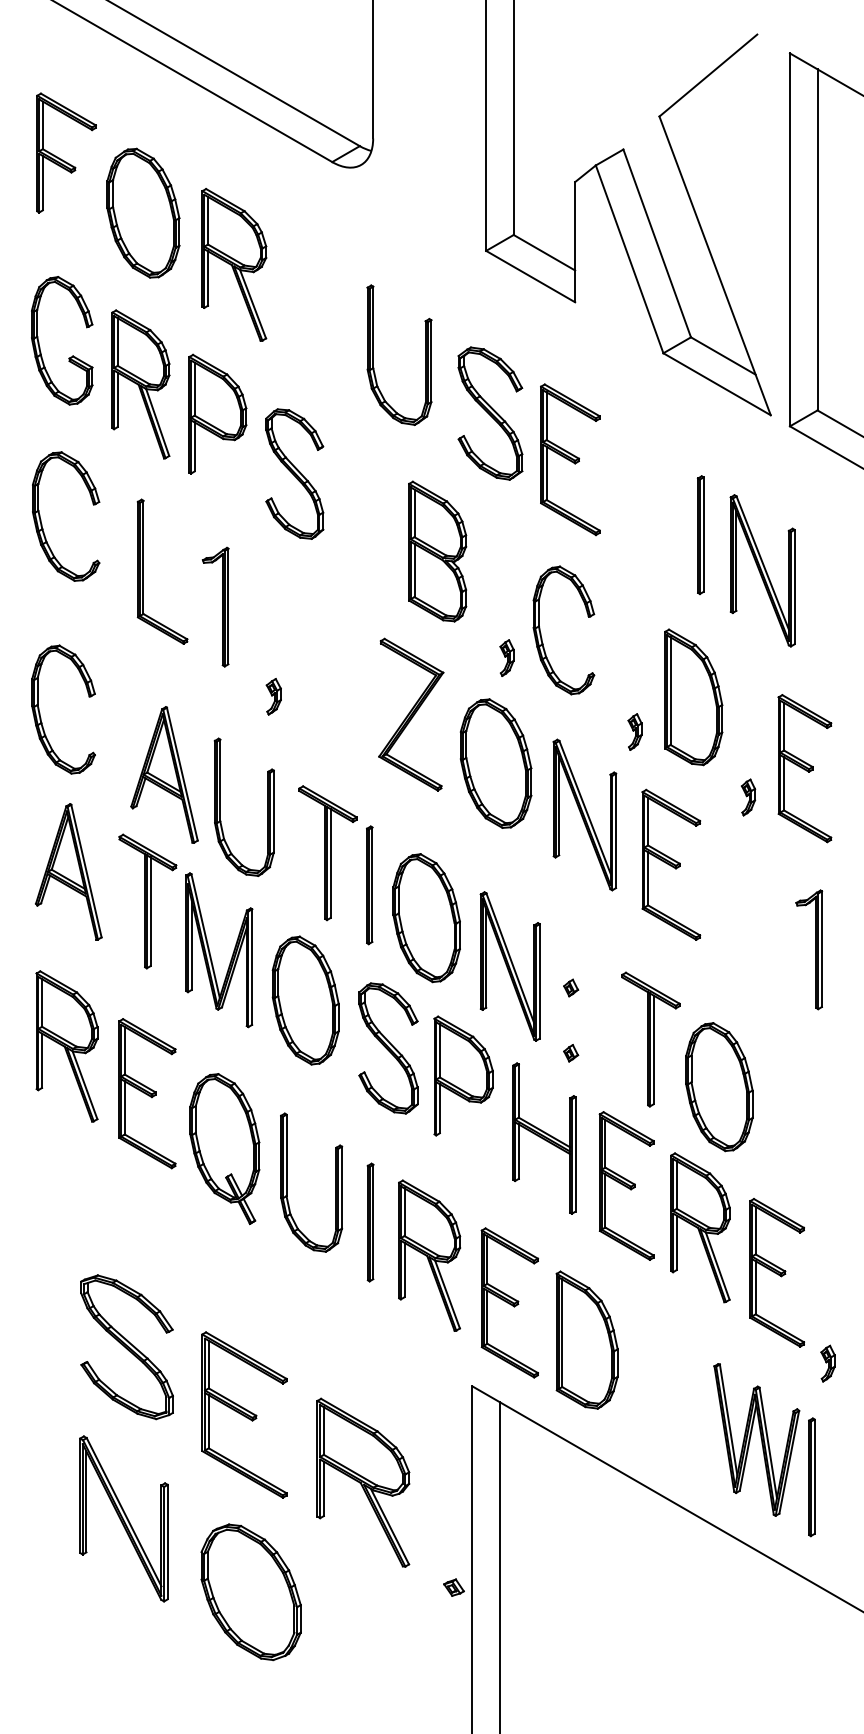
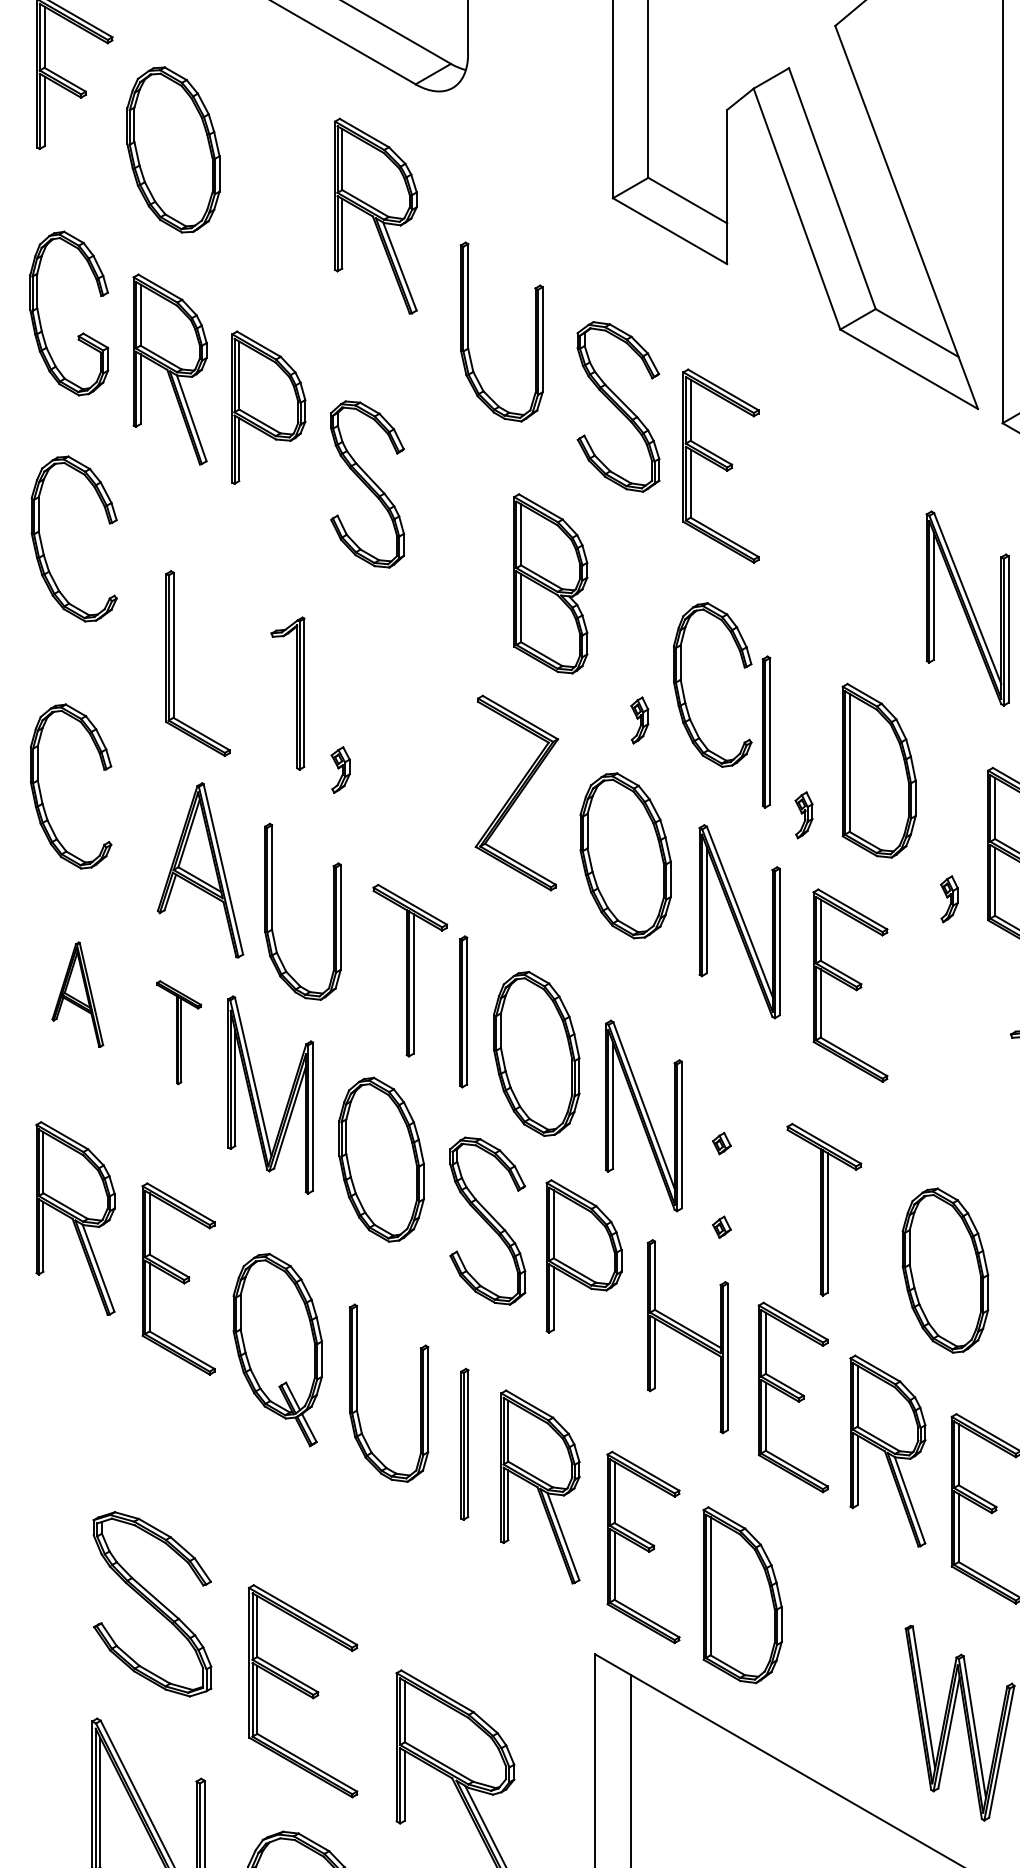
part: (234, 264) -> (376, 215), moved
part: (700, 535) -> (766, 732), moved
part: (143, 571) -> (173, 663), moved
part: (222, 606) -> (296, 692), moved
part: (68, 871) -> (77, 994), size x0.6
part: (147, 901) -> (178, 1032), size x0.6
part: (719, 1087) -> (945, 1271), moved

